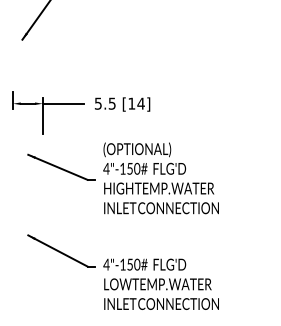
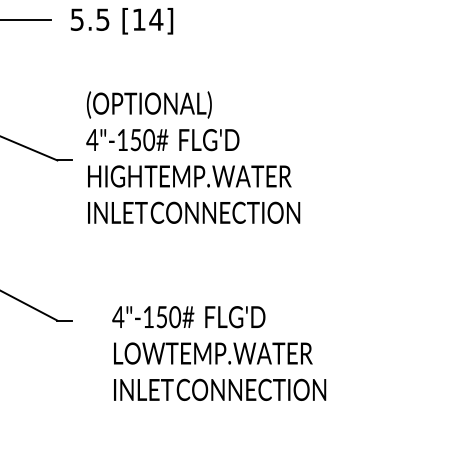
text: (160, 283) -> (218, 351), moved

